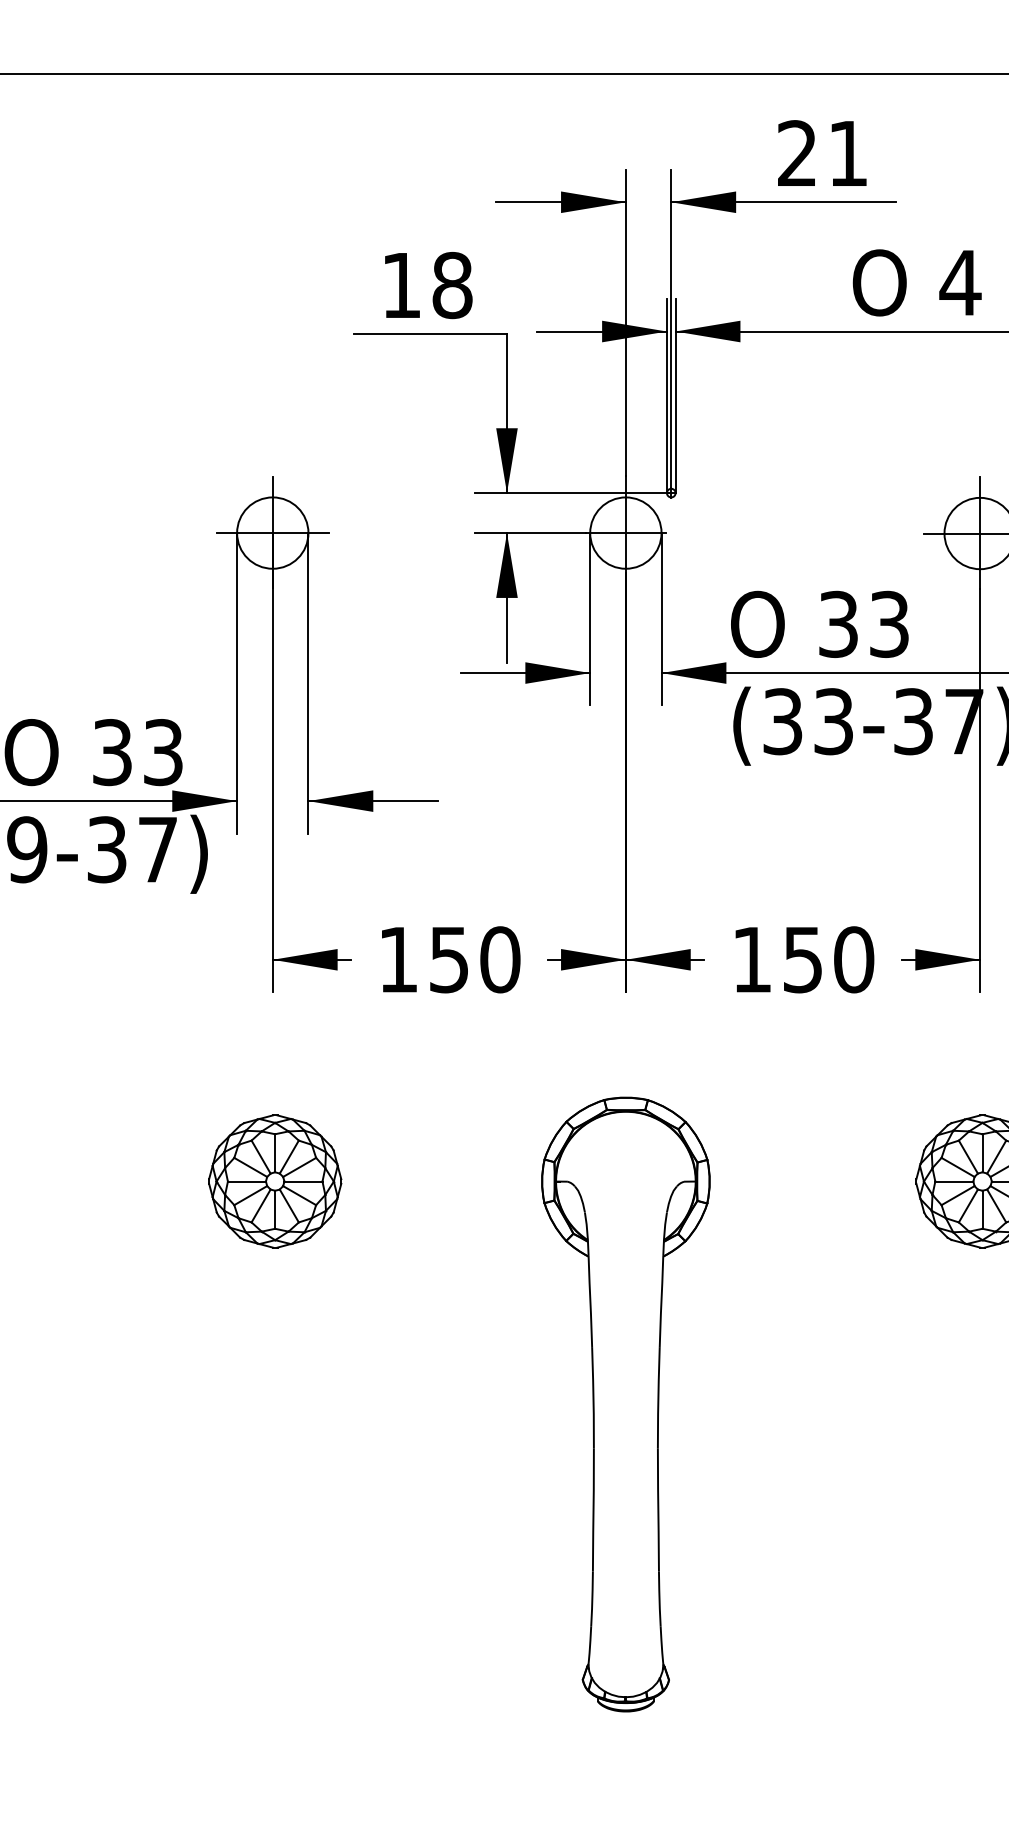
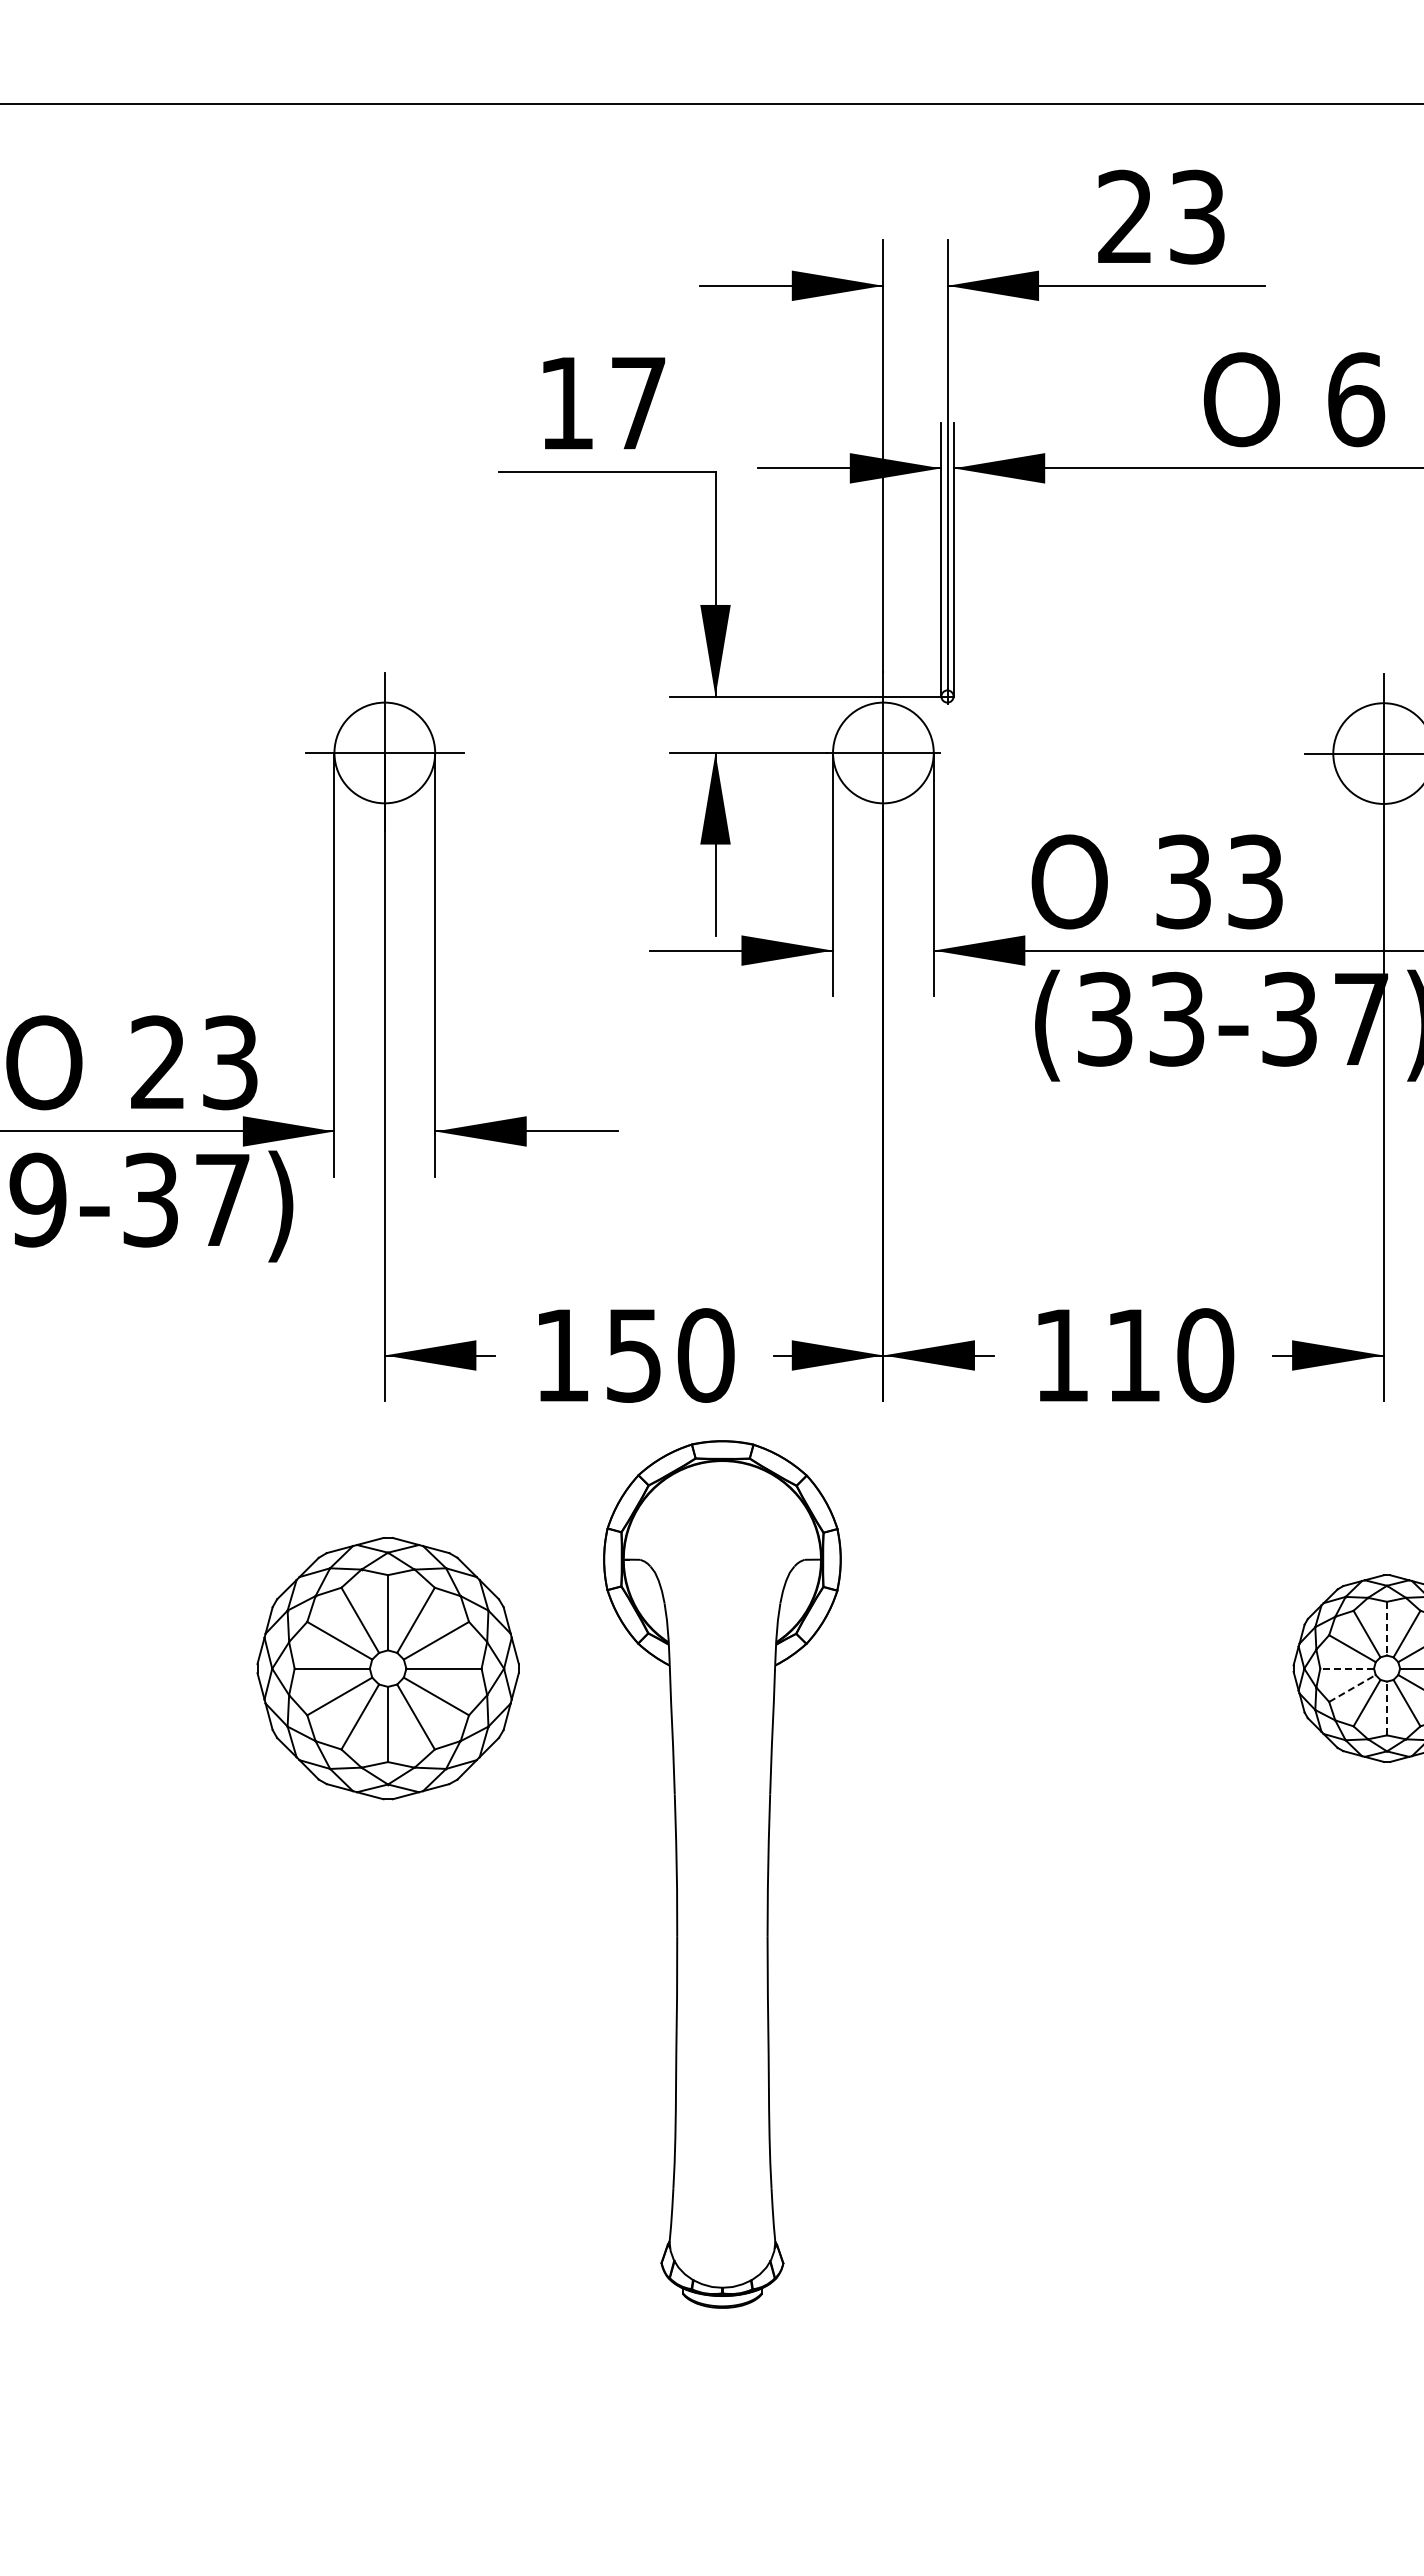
text: (848, 153) -> (1197, 216), 21 -> 23
text: (960, 282) -> (1355, 399), 4 -> 6
text: (452, 285) -> (638, 403), 18 -> 17
text: (112, 752) -> (158, 1062), 33 -> 23
text: (802, 959) -> (1132, 1355), 150 -> 110
line: (982, 1153) -> (1387, 1628), solid -> dashed
part: (275, 1181) -> (388, 1668), size x1.4
line: (954, 1181) -> (1347, 1668), solid -> dashed
line: (958, 1195) -> (1352, 1688), solid -> dashed
line: (982, 1209) -> (1387, 1708), solid -> dashed
part: (625, 1404) -> (722, 1874), moved

